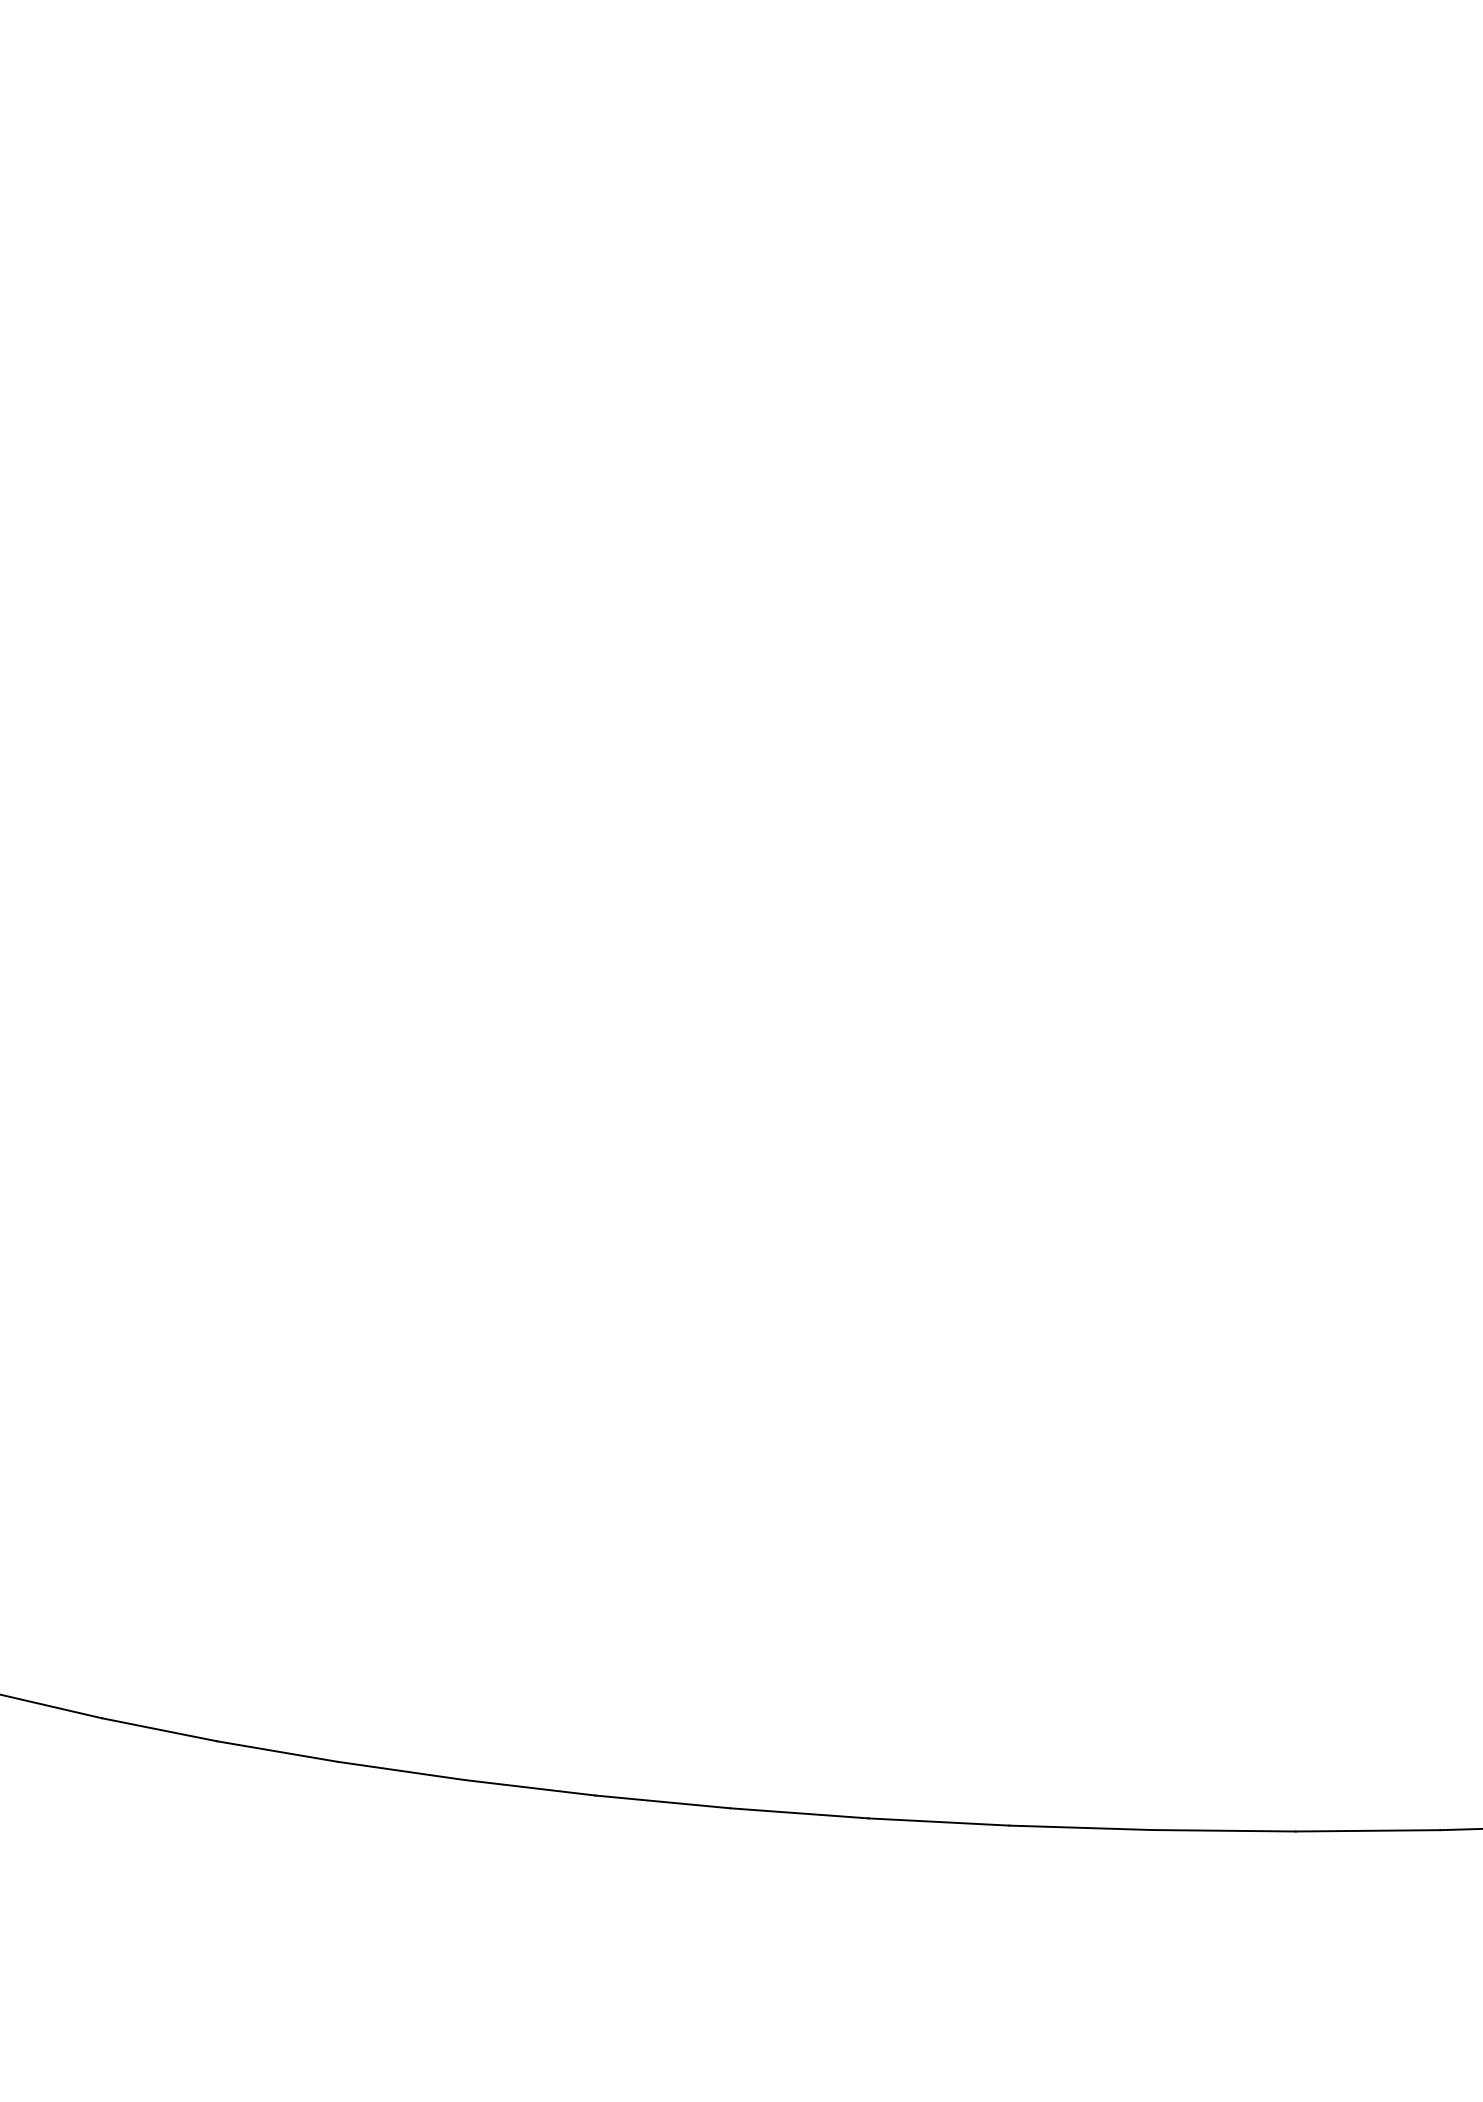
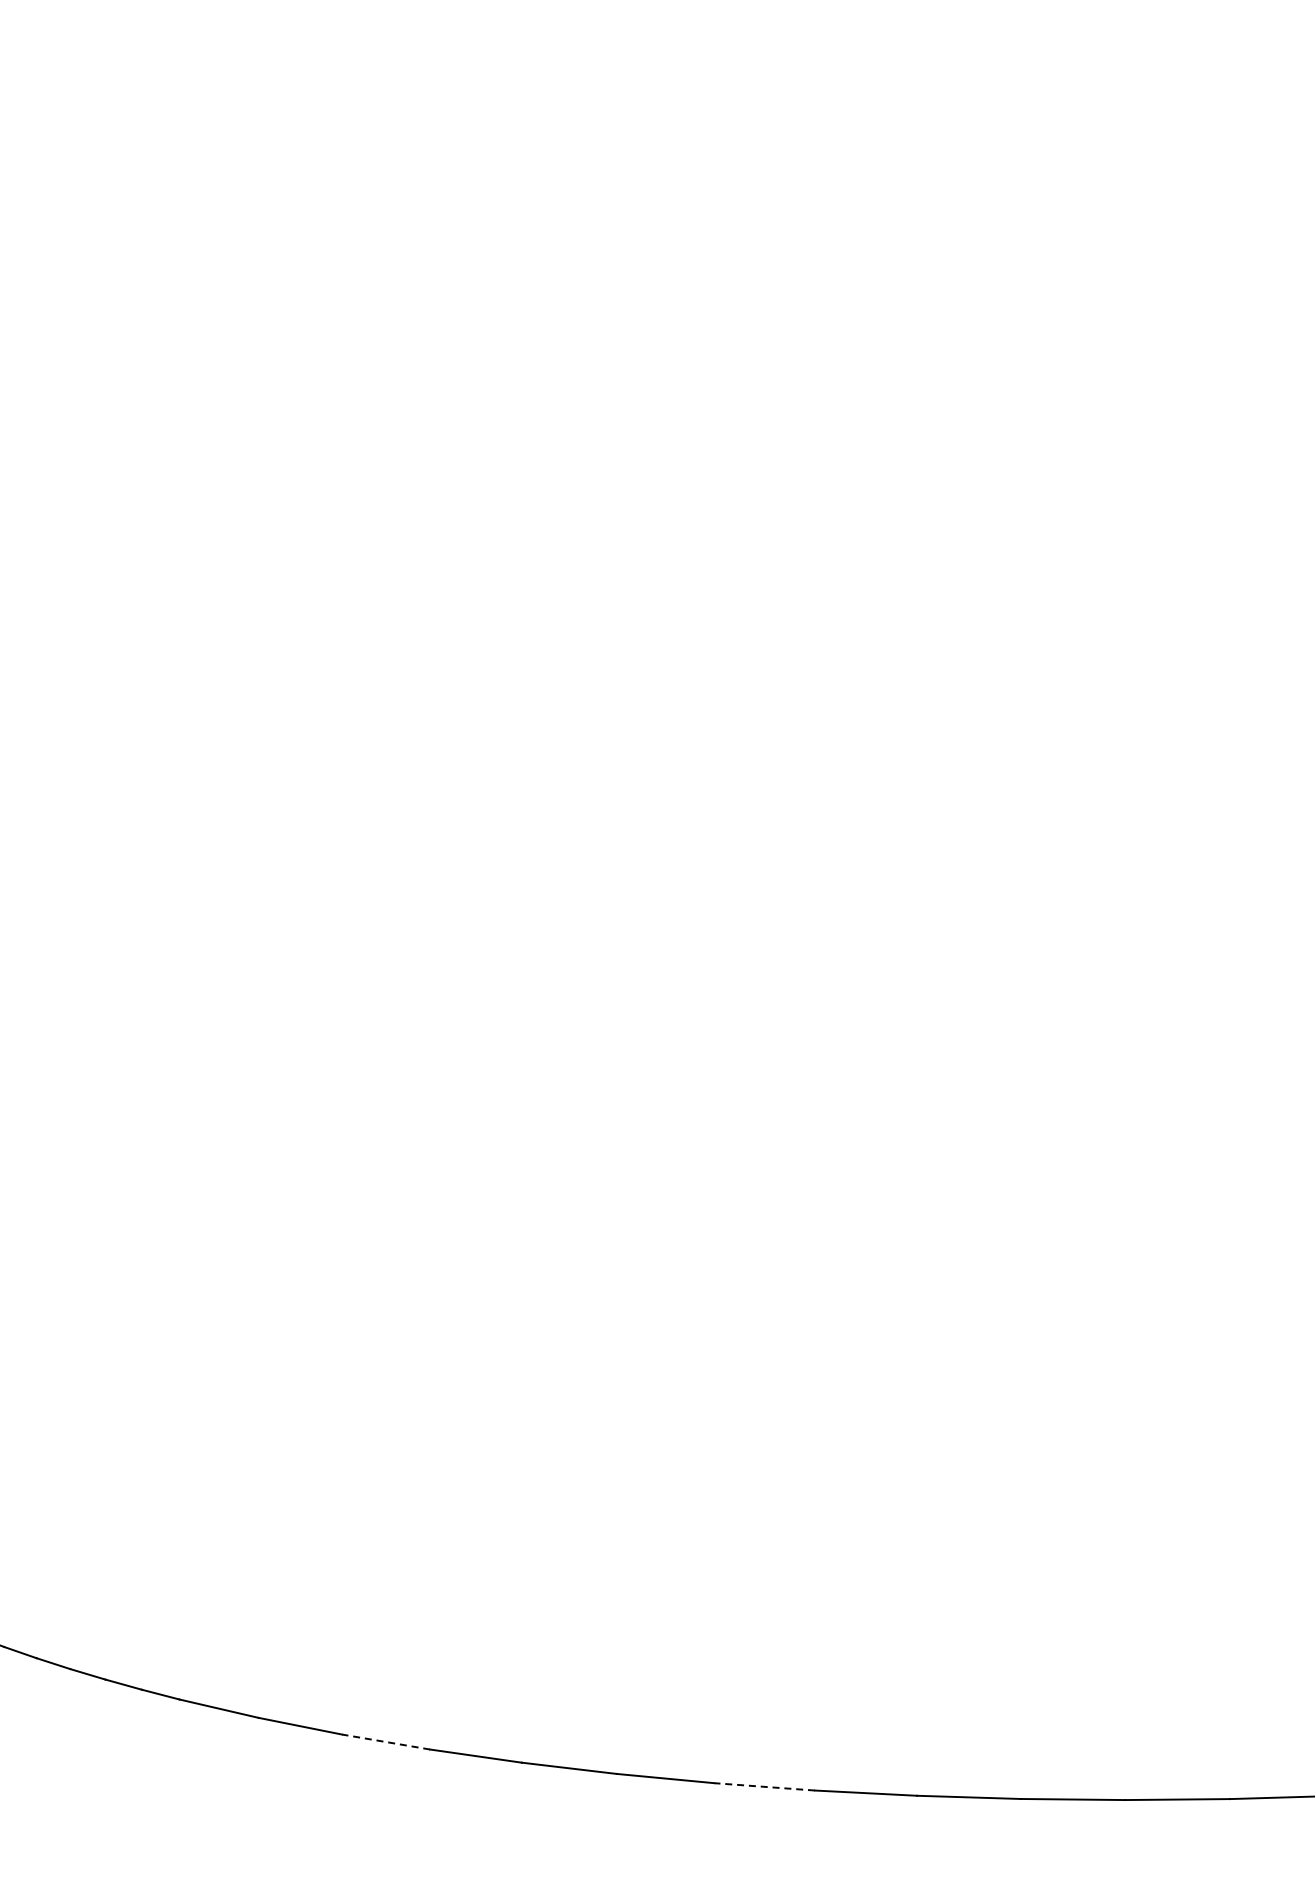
line: (278, 1752) -> (386, 1742), solid -> dashed
line: (798, 1812) -> (764, 1786), solid -> dashed

